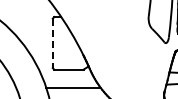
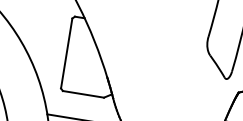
line: (52, 43) -> (66, 53), dashed -> solid

